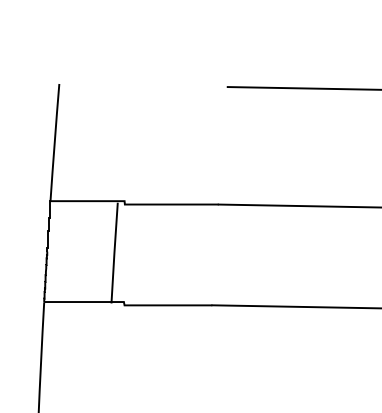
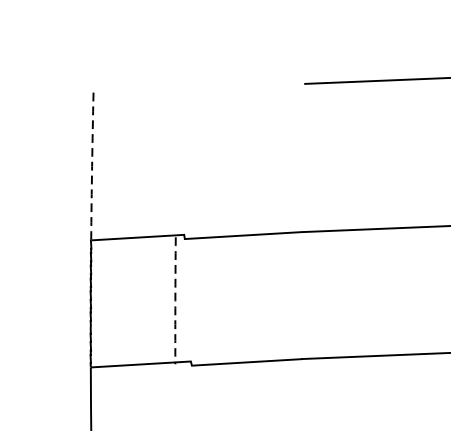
arc: (54, 142) -> (91, 166), solid -> dashed
arc: (114, 253) -> (175, 301), solid -> dashed

